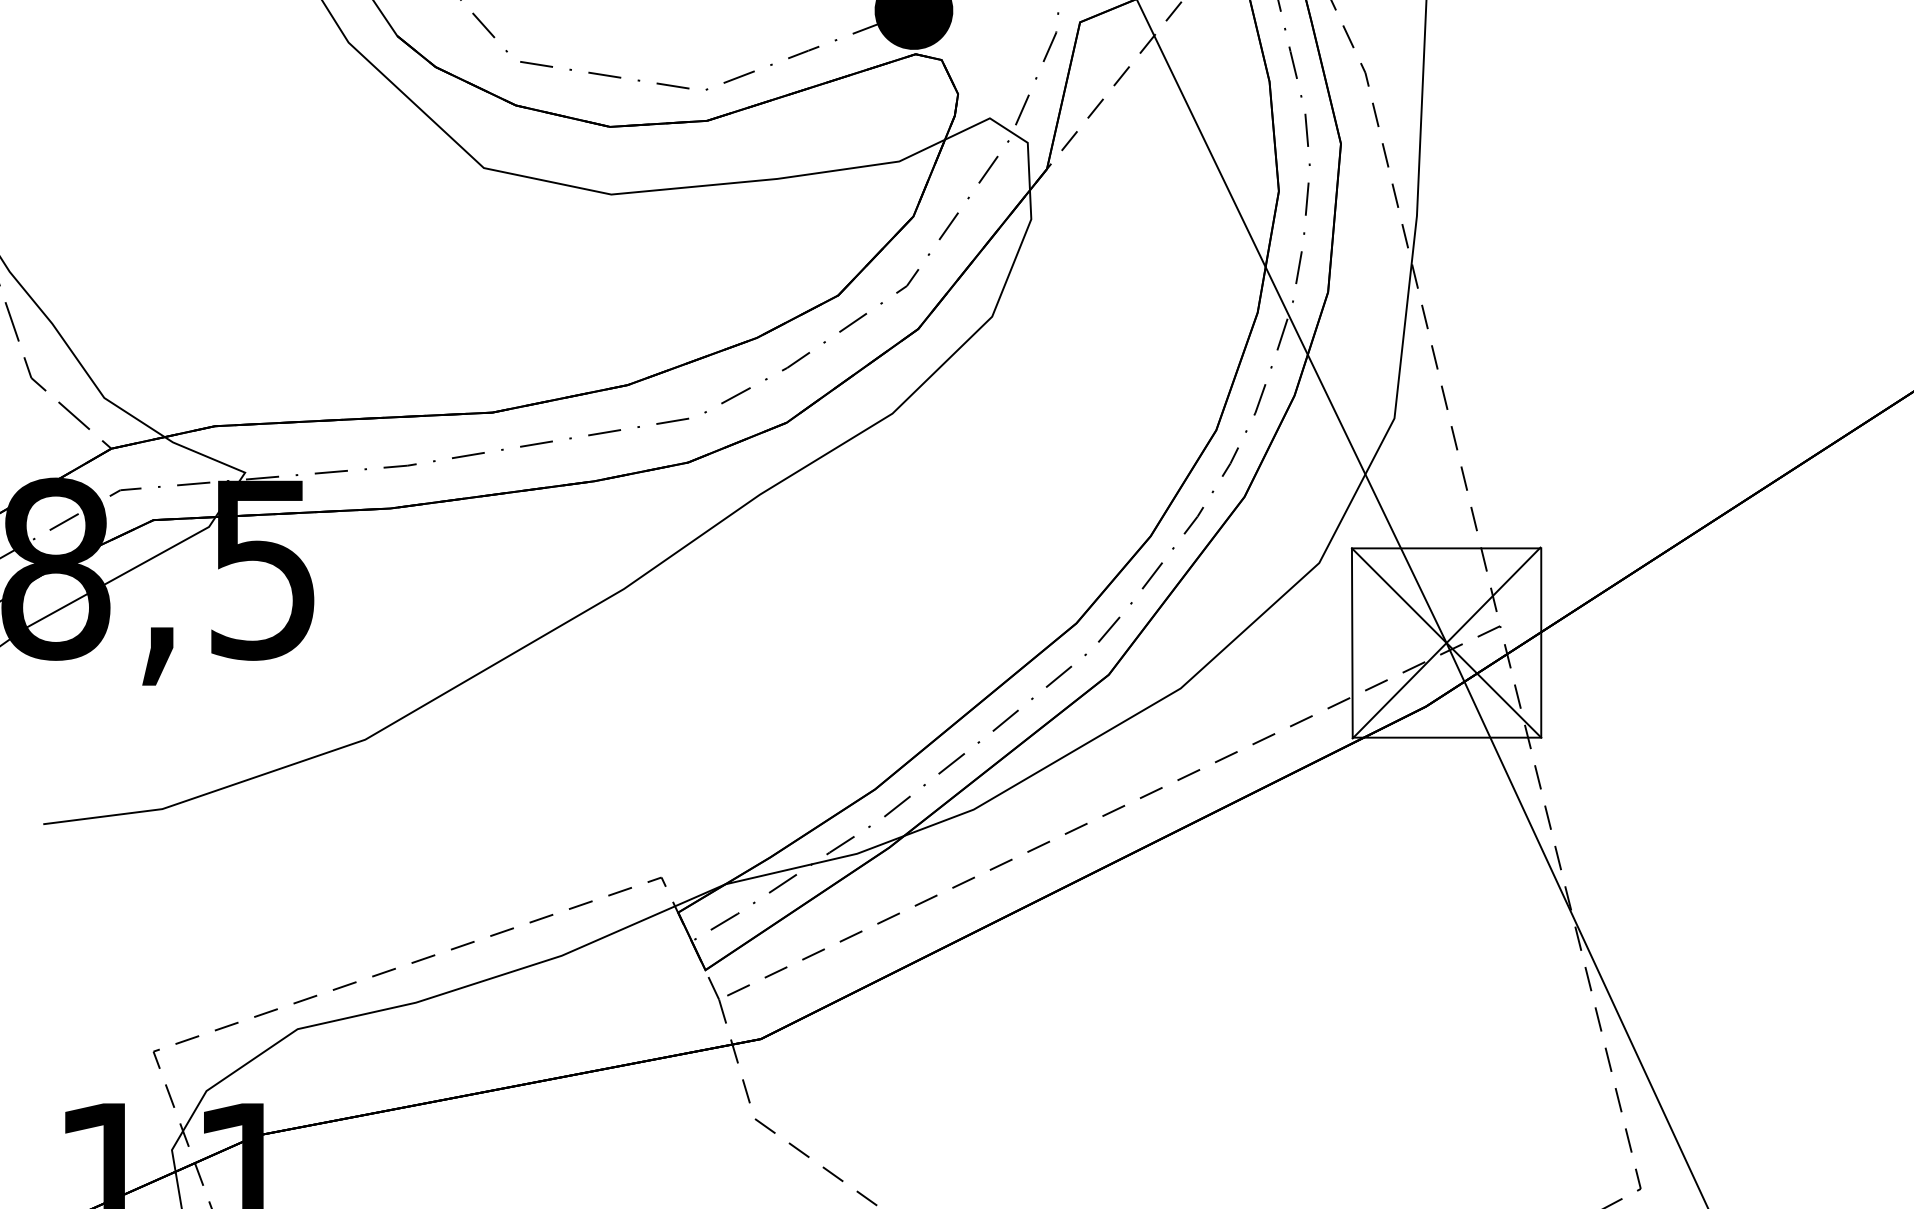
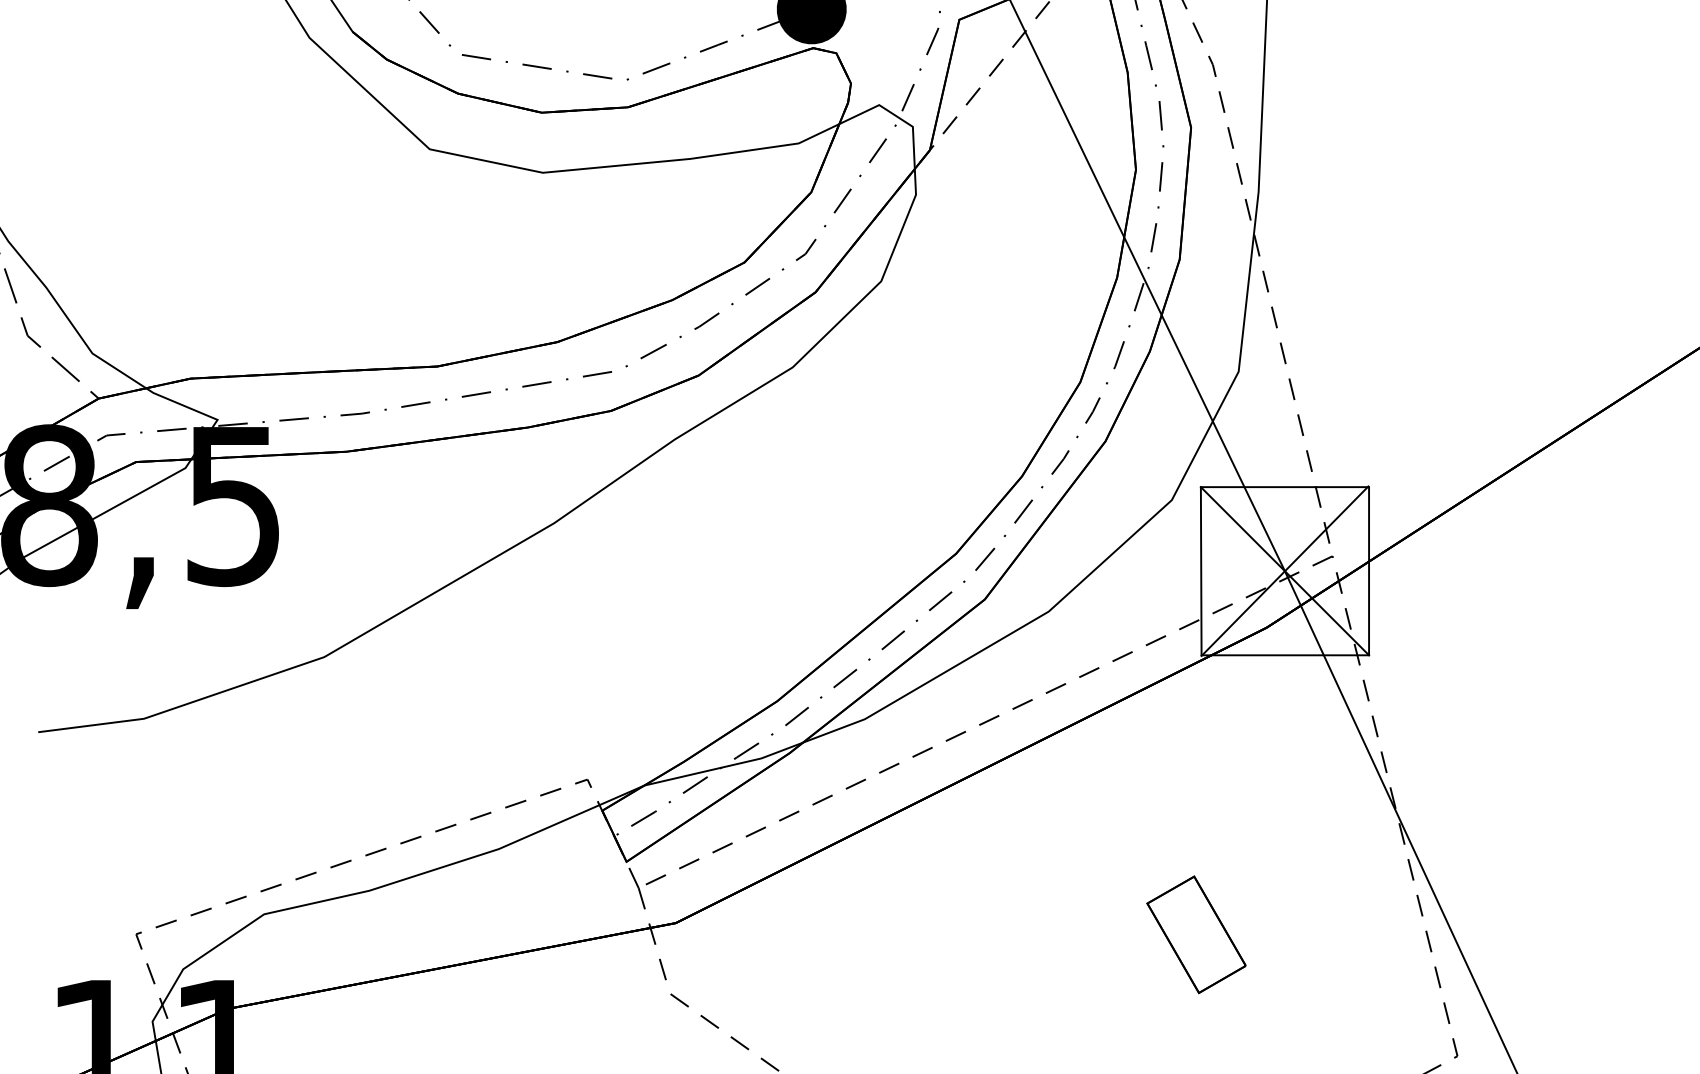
part: (1347, 1051) -> (1196, 934), added

